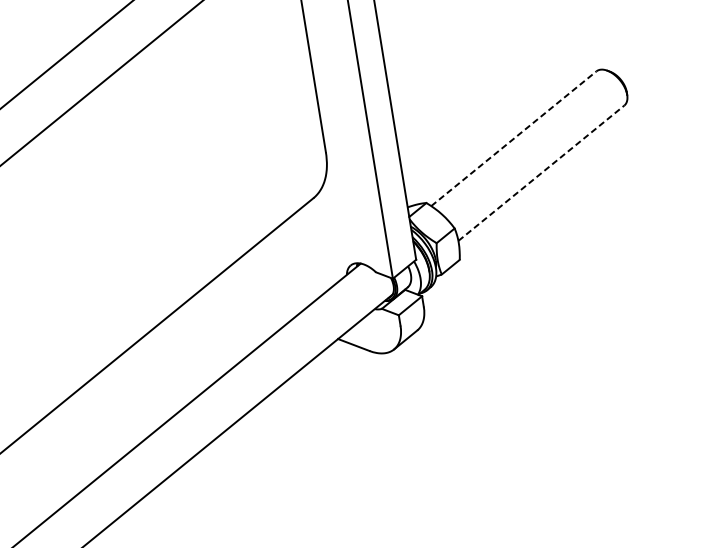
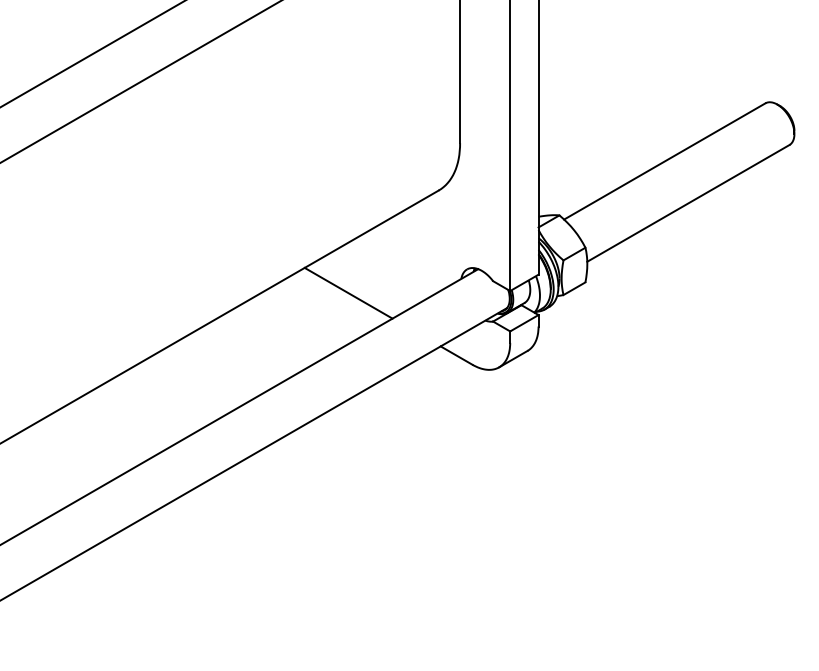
line: (514, 138) -> (665, 161), dashed -> solid
line: (541, 173) -> (688, 203), dashed -> solid
line: (246, 303) -> (348, 292), added

